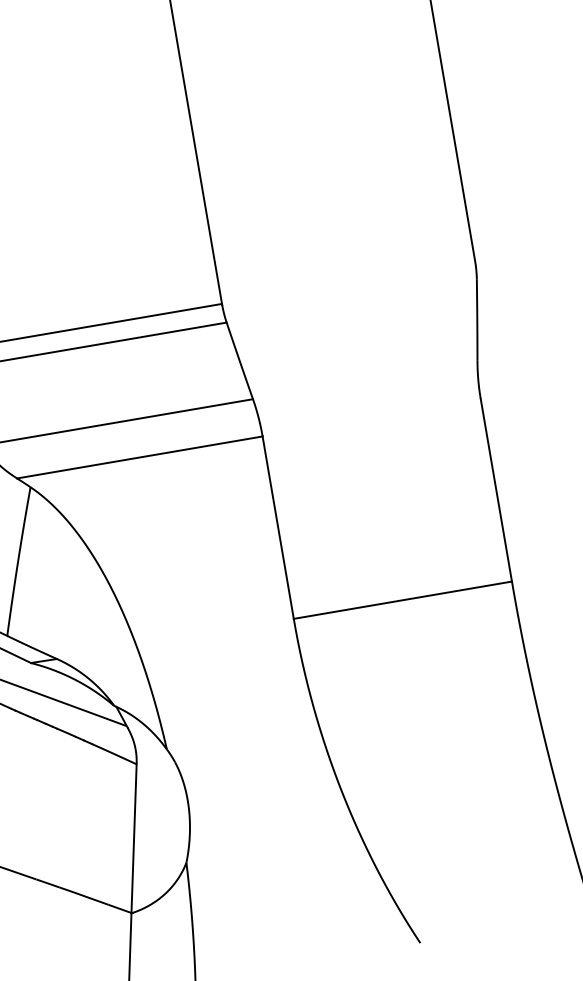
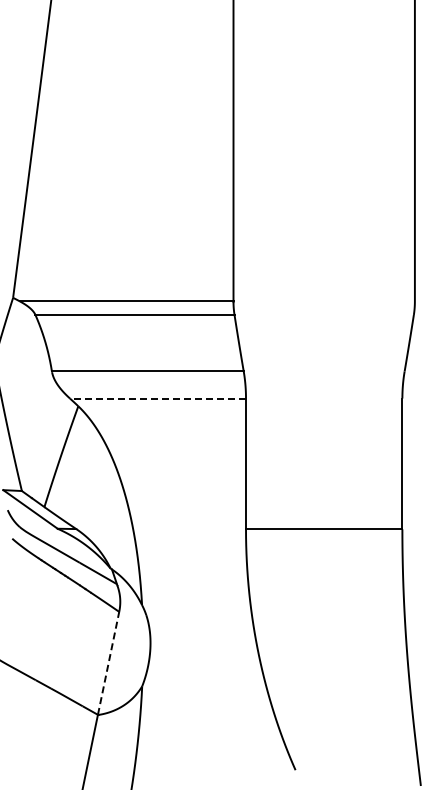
line: (140, 457) -> (158, 398), solid -> dashed
line: (133, 838) -> (108, 663), solid -> dashed

